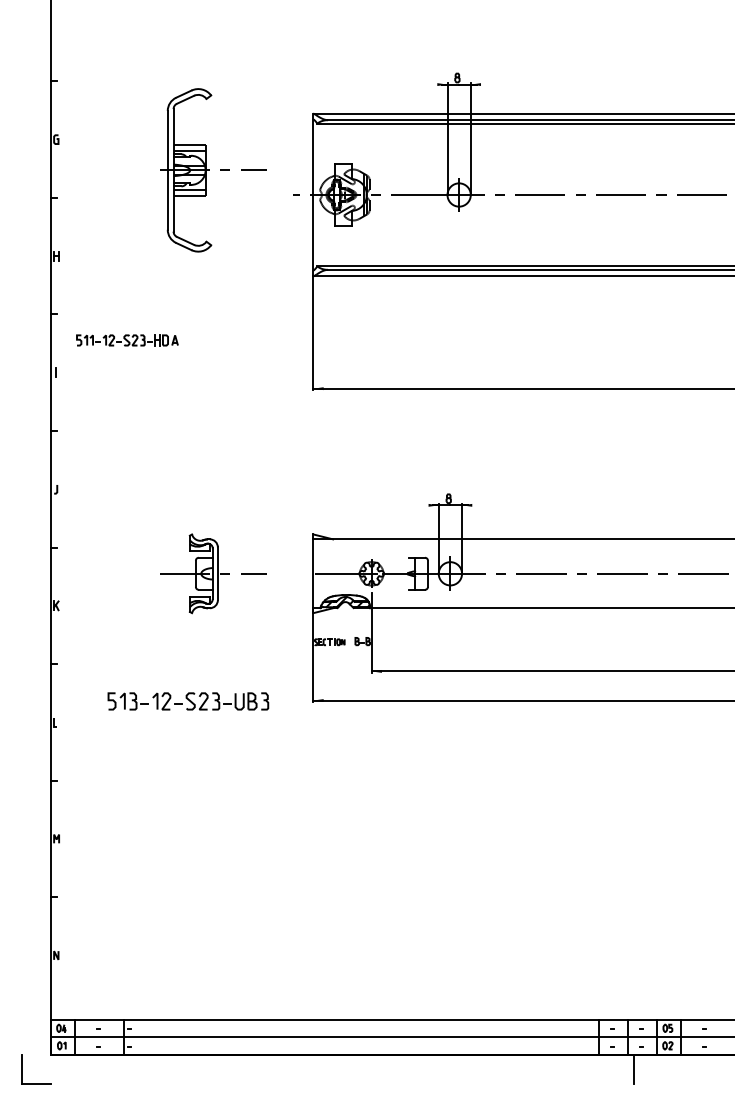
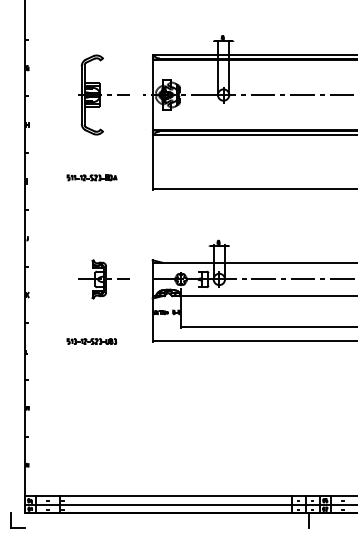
part: (212, 169) -> (103, 94), moved
part: (126, 339) -> (91, 177), moved
part: (187, 701) -> (91, 341), size x0.62

